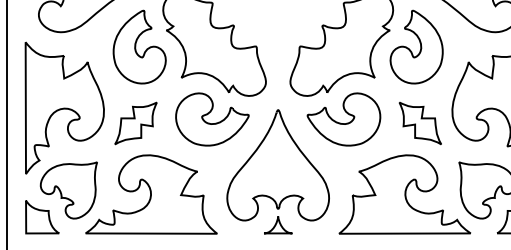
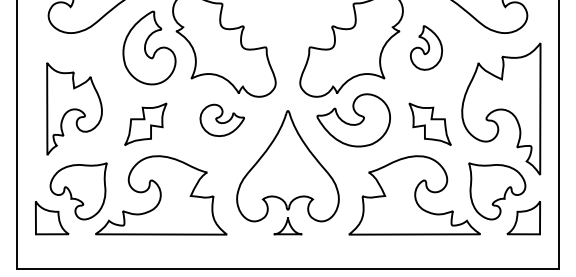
part: (416, 46) -> (426, 47), size x0.6
part: (64, 107) -> (74, 108), size x0.7
part: (212, 119) -> (222, 120), size x0.6

